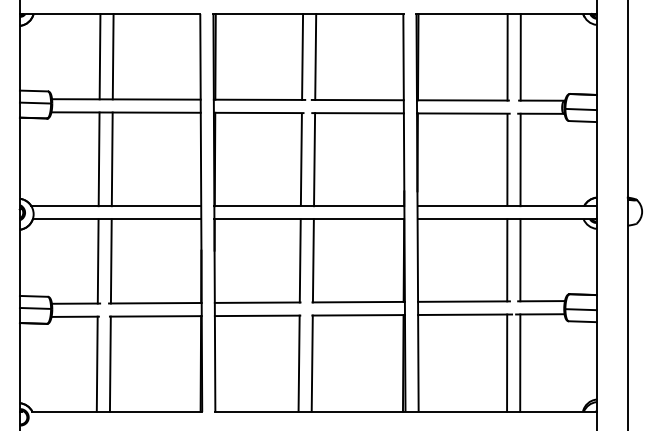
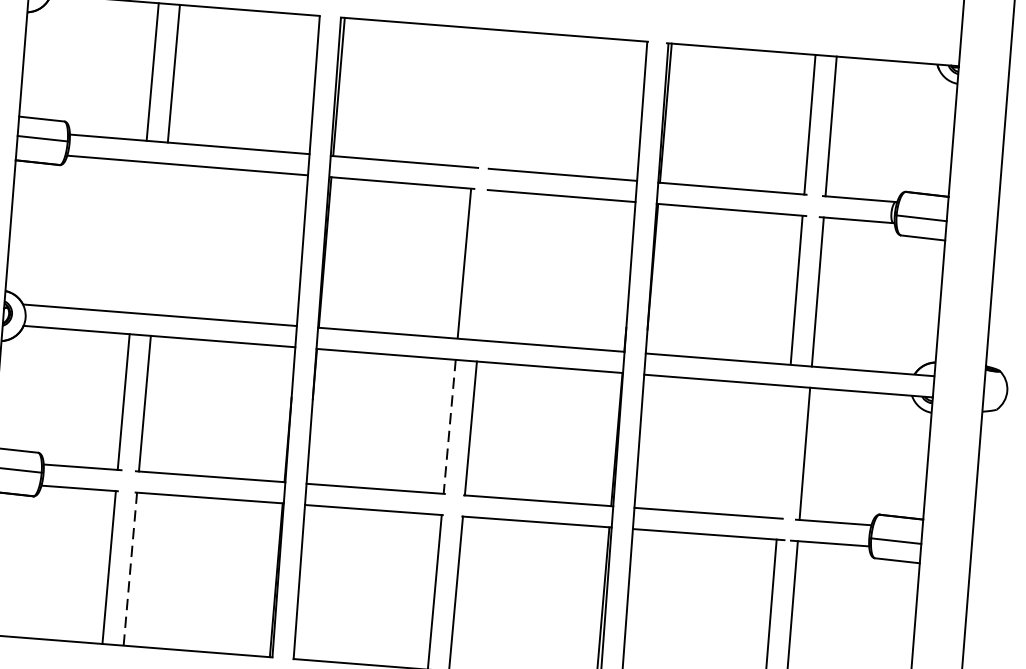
line: (302, 56) -> (479, 97), removed
line: (315, 56) -> (500, 99), removed
line: (98, 159) -> (137, 237), removed
line: (111, 159) -> (158, 239), removed
line: (314, 159) -> (485, 265), removed
line: (300, 260) -> (450, 426), solid -> dashed
line: (507, 260) -> (783, 452), removed
line: (110, 363) -> (130, 568), solid -> dashed

